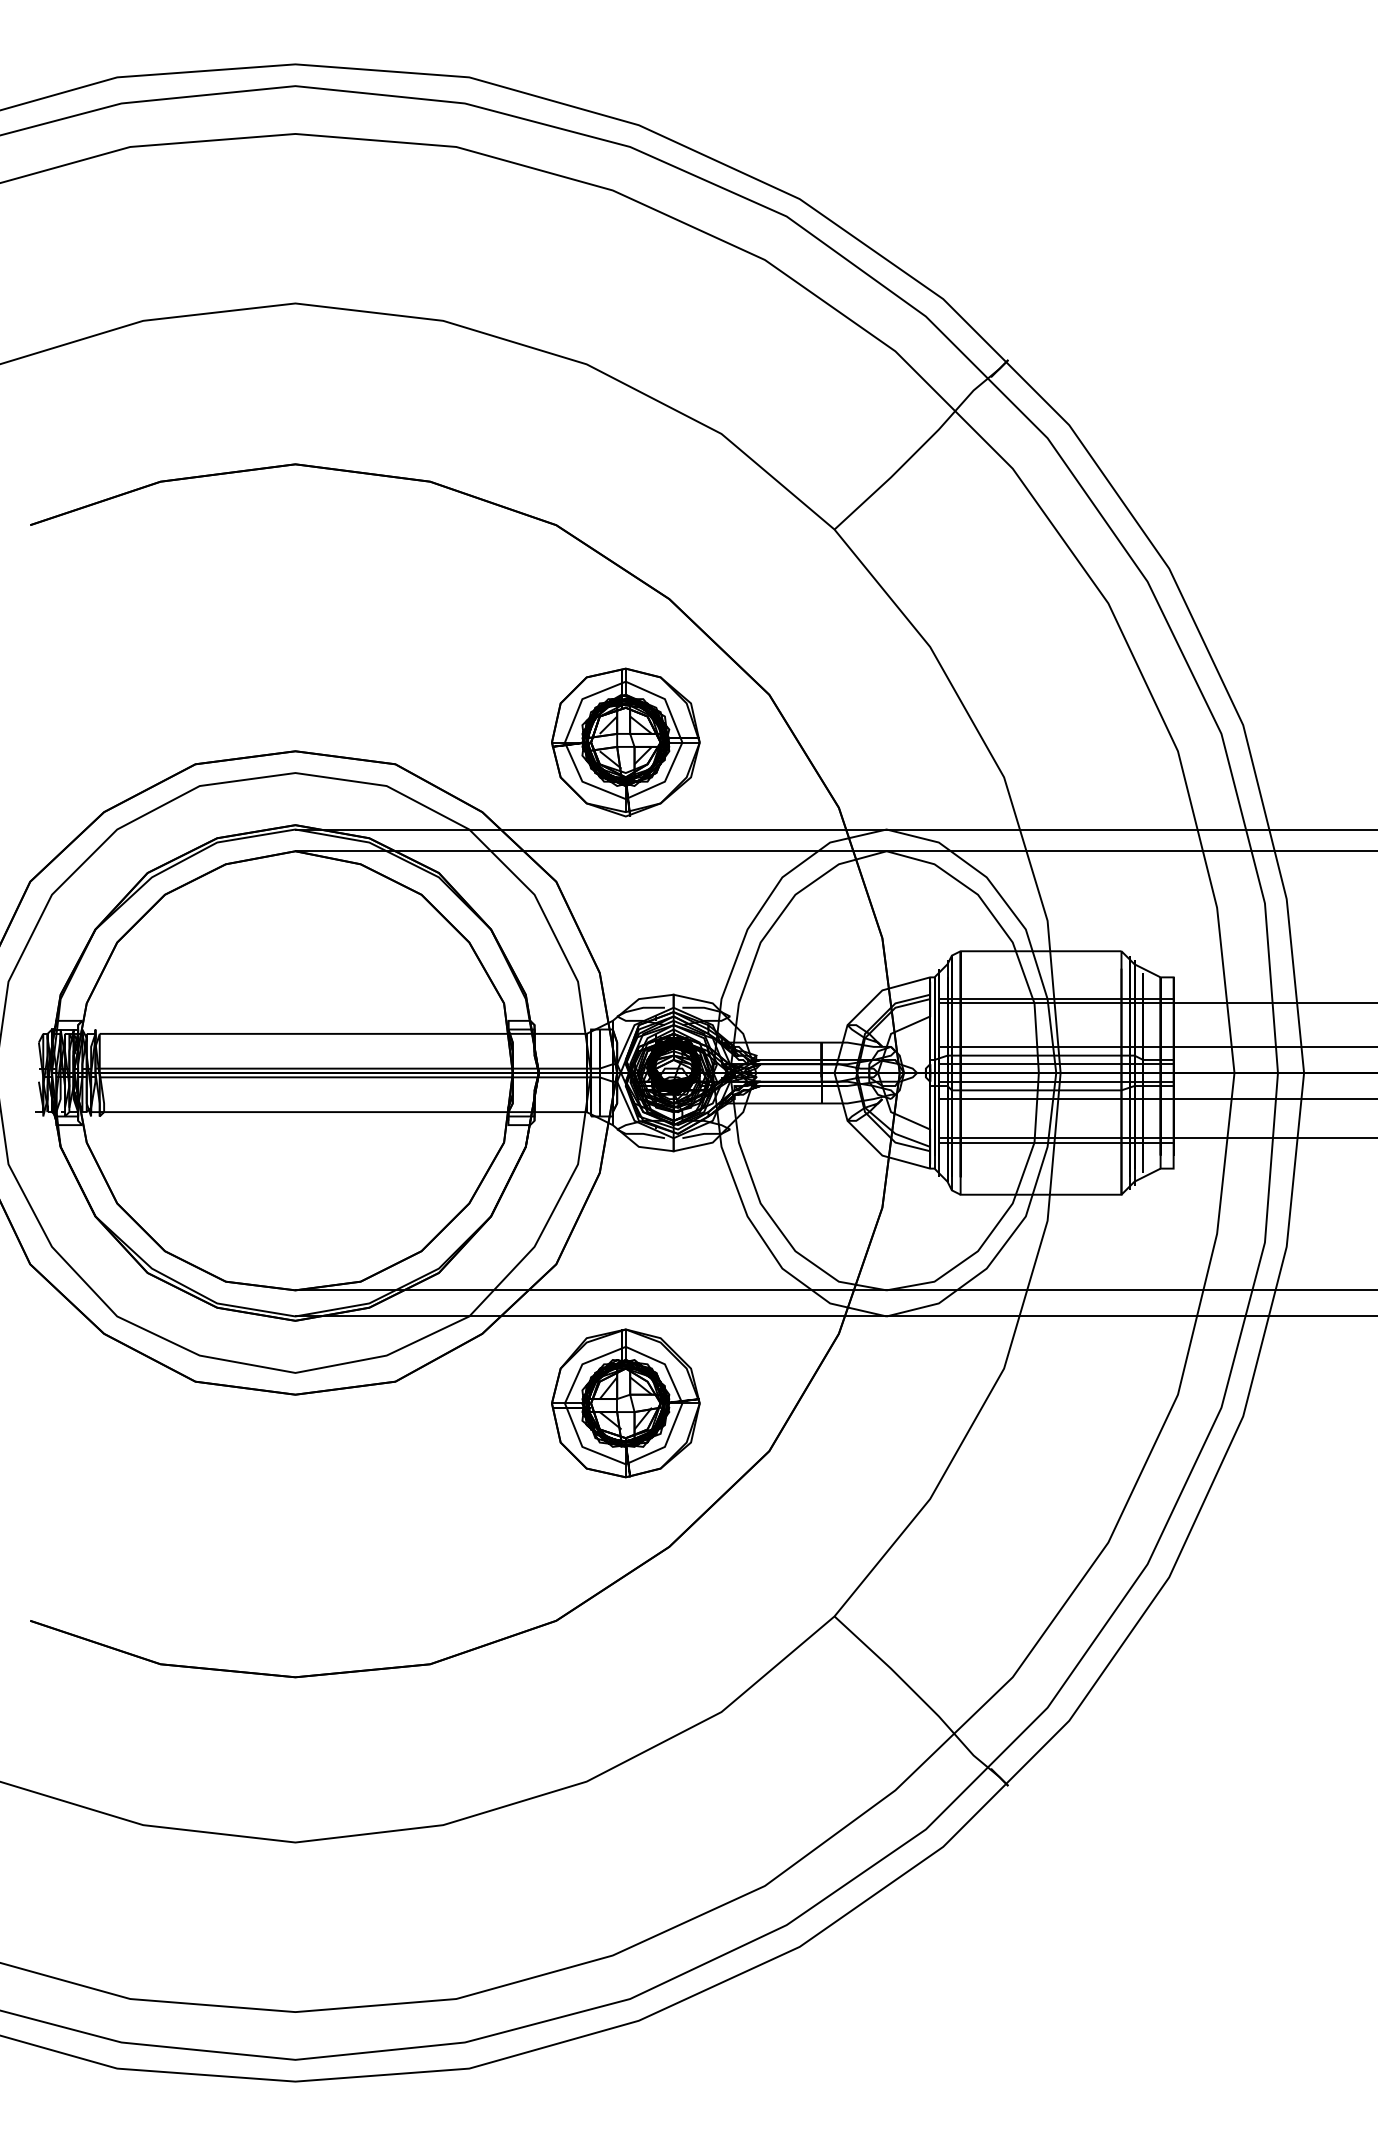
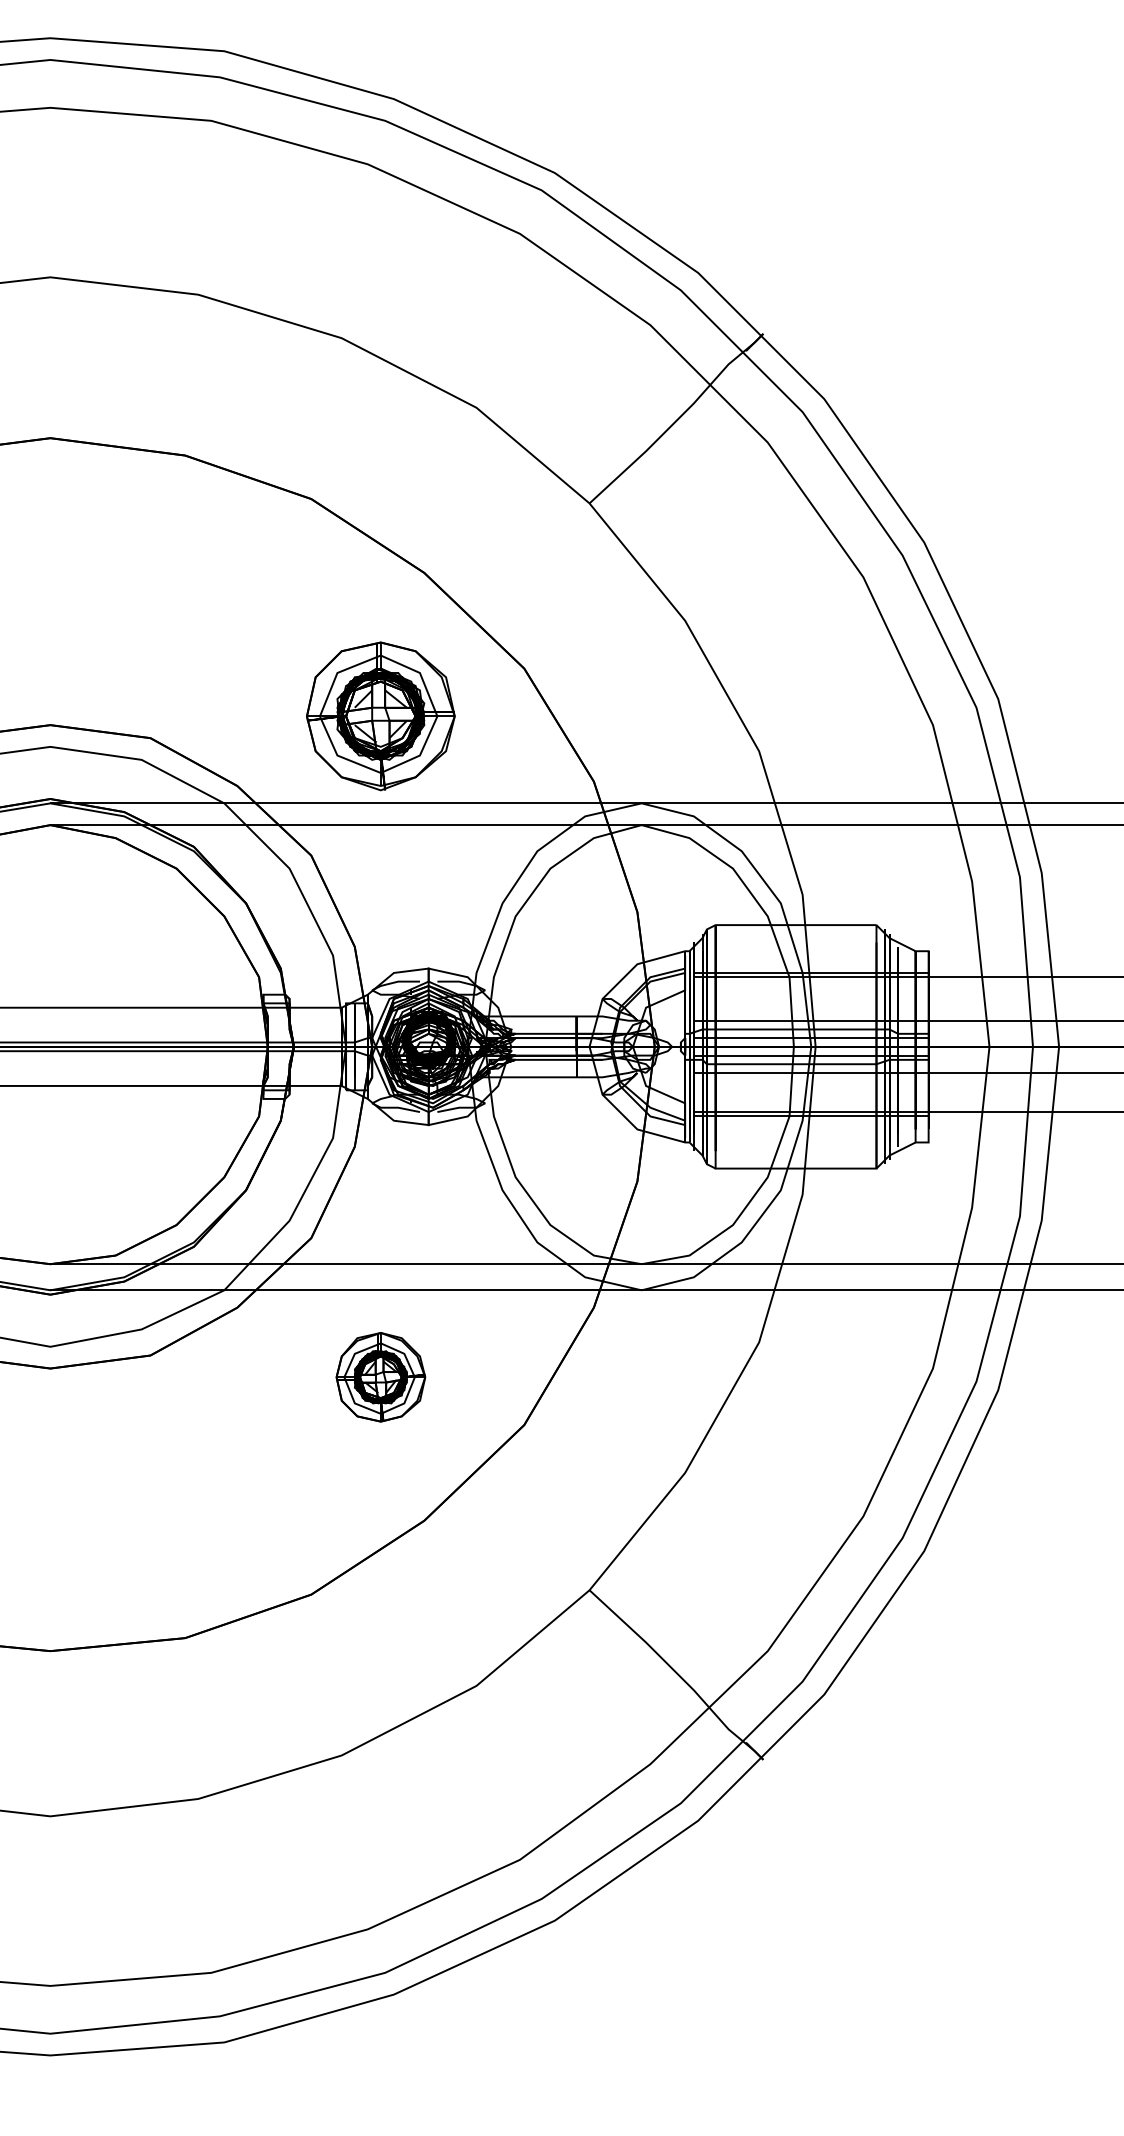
part: (625, 1403) -> (380, 1377), size x0.6

